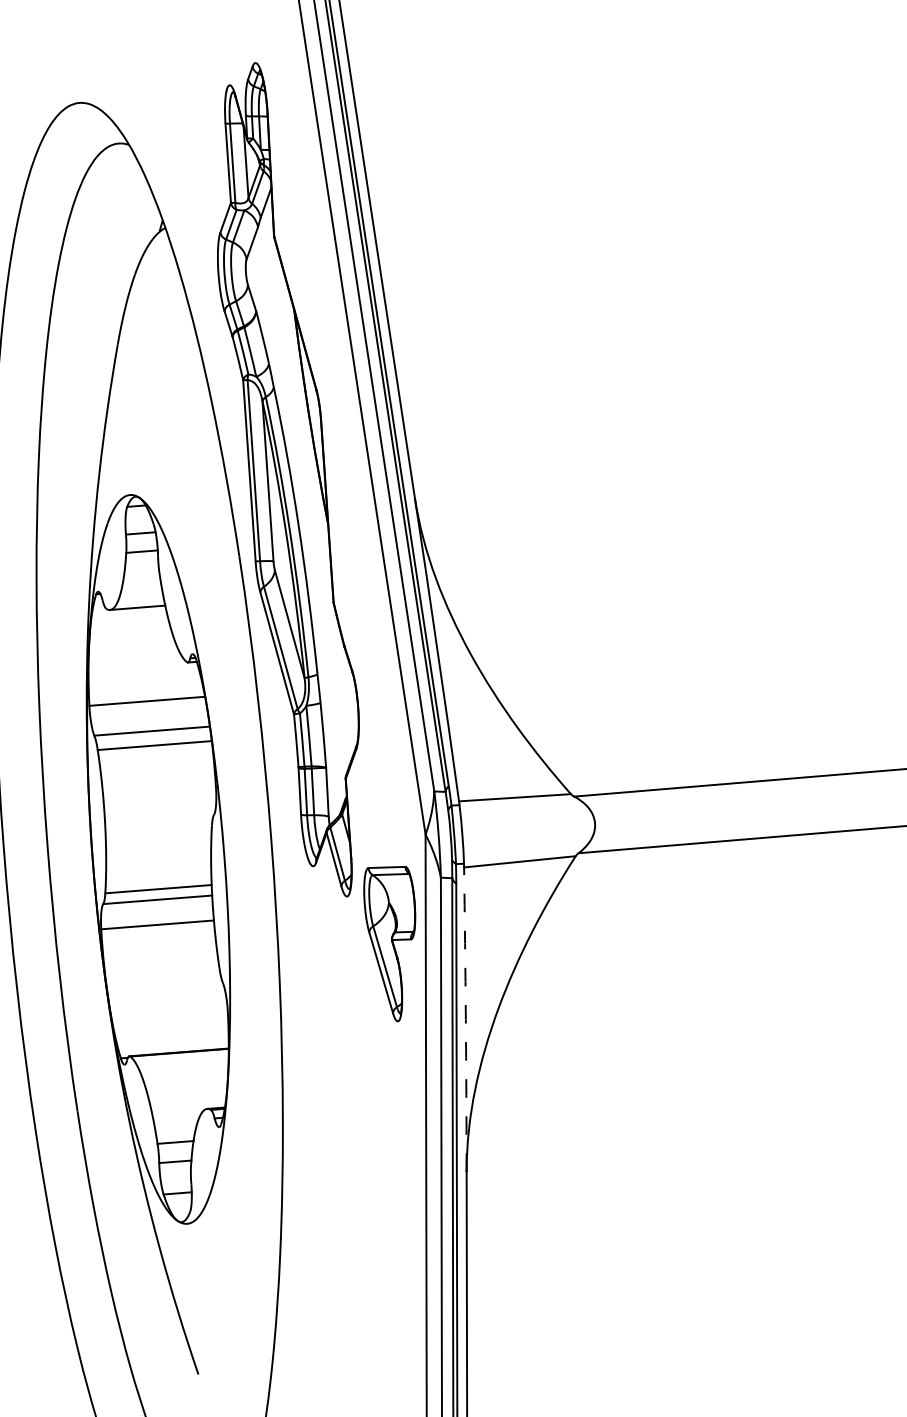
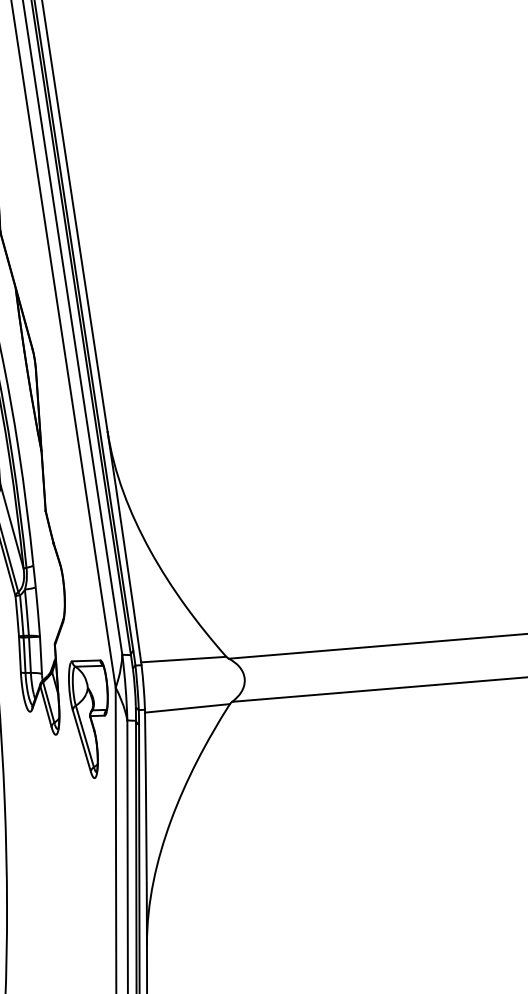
part: (389, 944) -> (88, 719), moved
arc: (465, 1019) -> (146, 828), dashed -> solid

